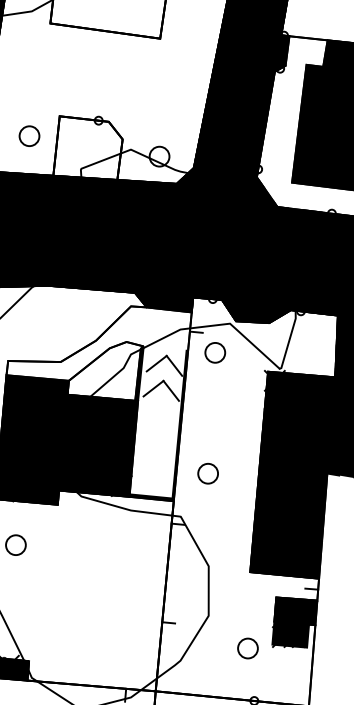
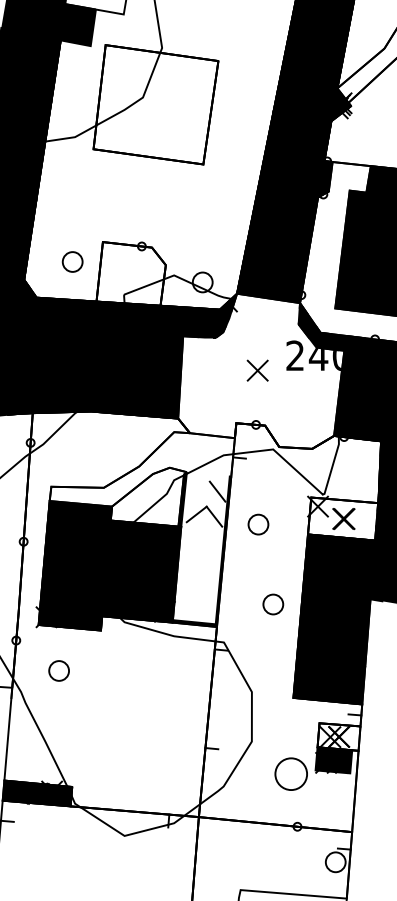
fill: (218, 244) -> (261, 370), removed
circle: (215, 352) -> (258, 524), moved
line: (156, 363) -> (199, 489), removed
fill: (300, 392) -> (343, 518), removed
circle: (208, 473) -> (273, 604), moved
fill: (295, 610) -> (338, 736), removed
circle: (247, 648) -> (290, 774), size x1.6

